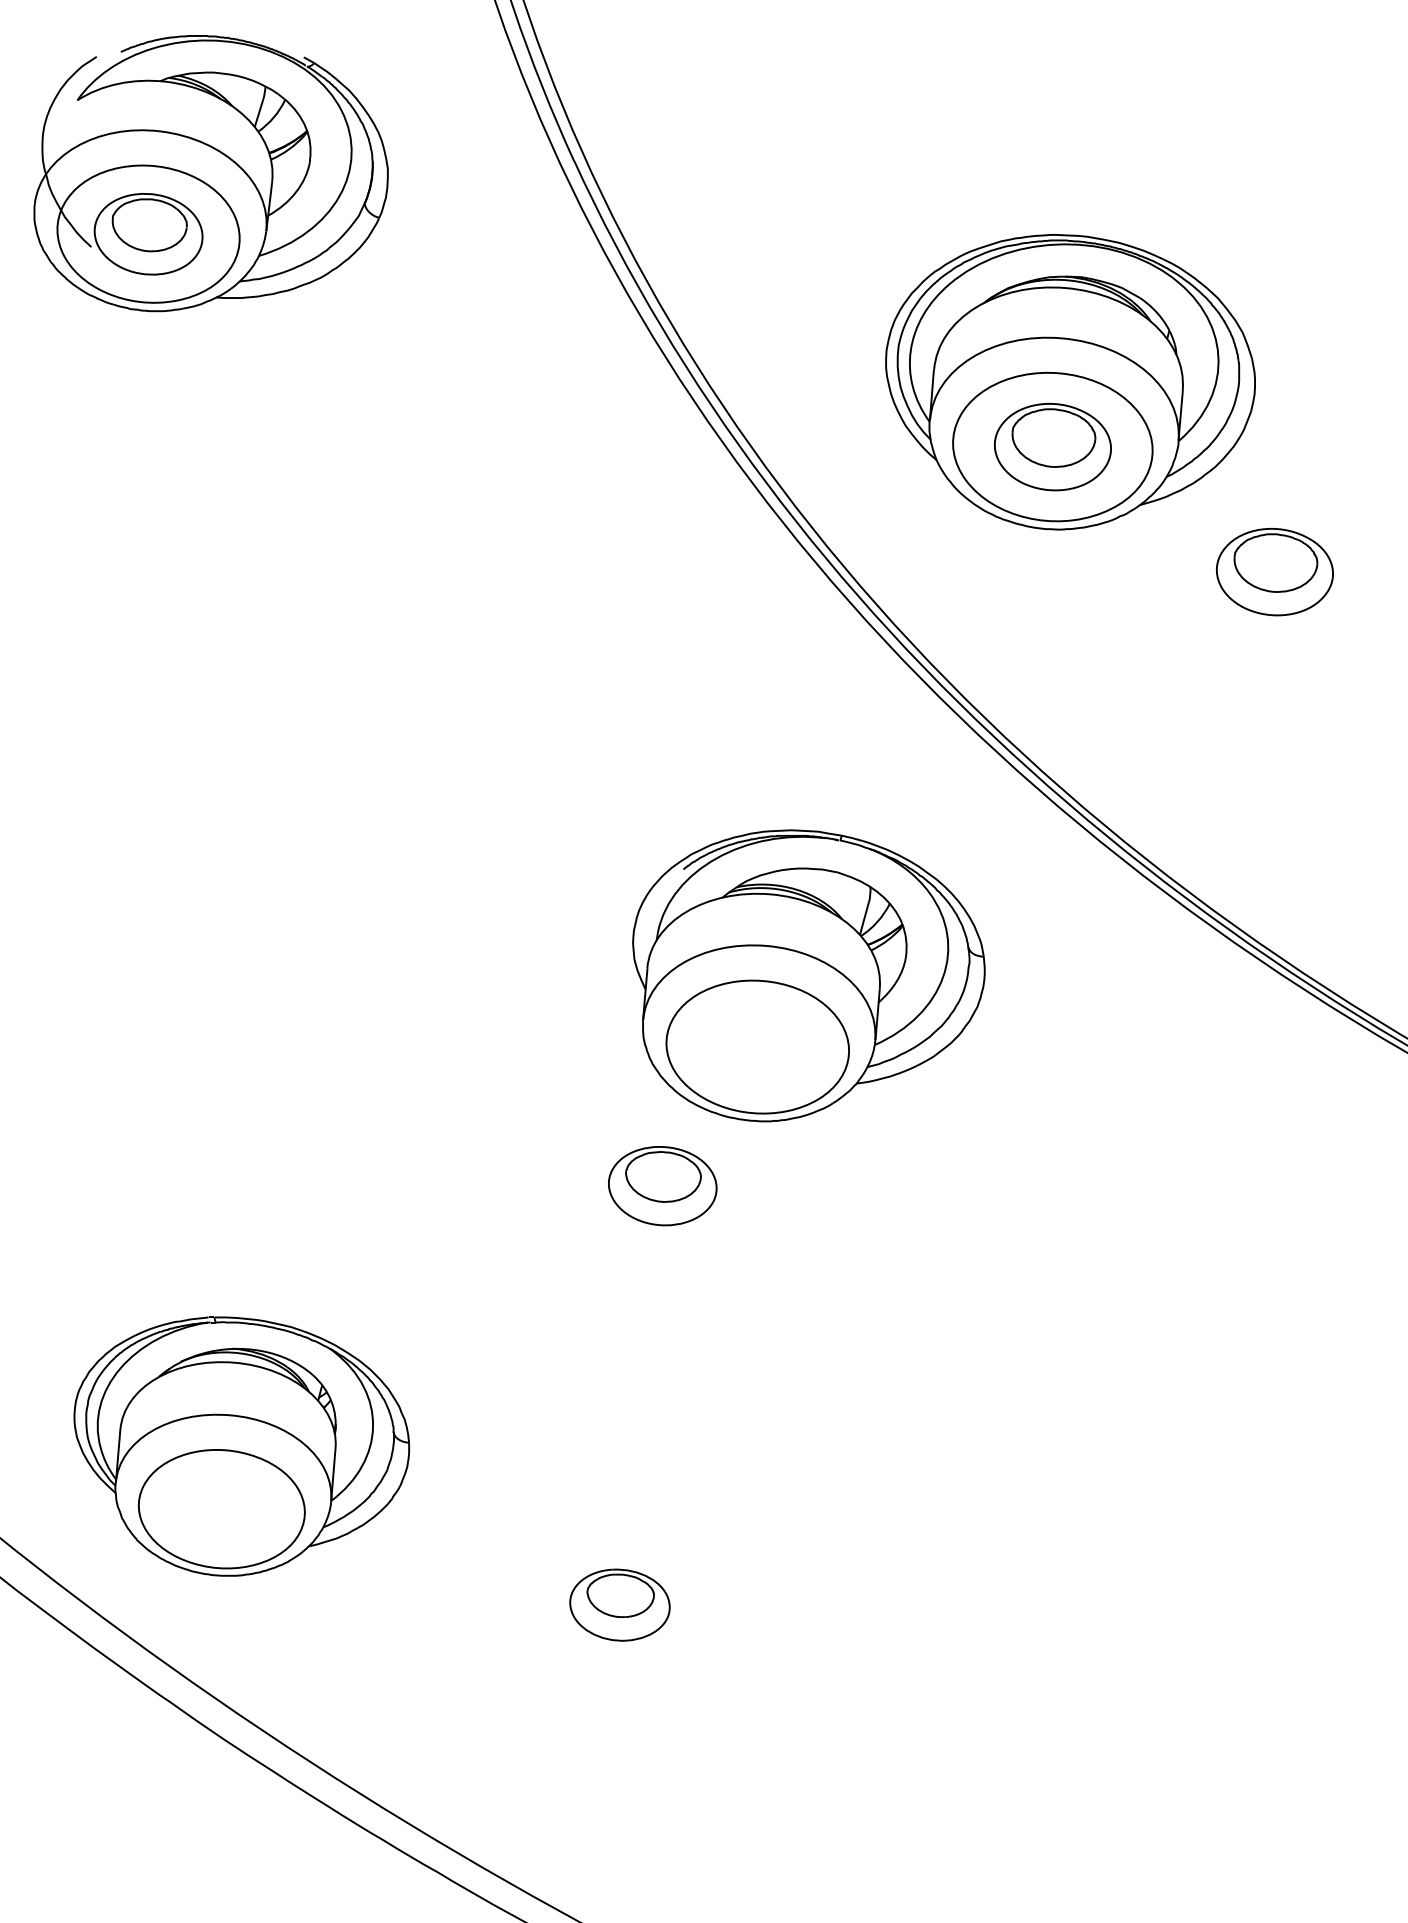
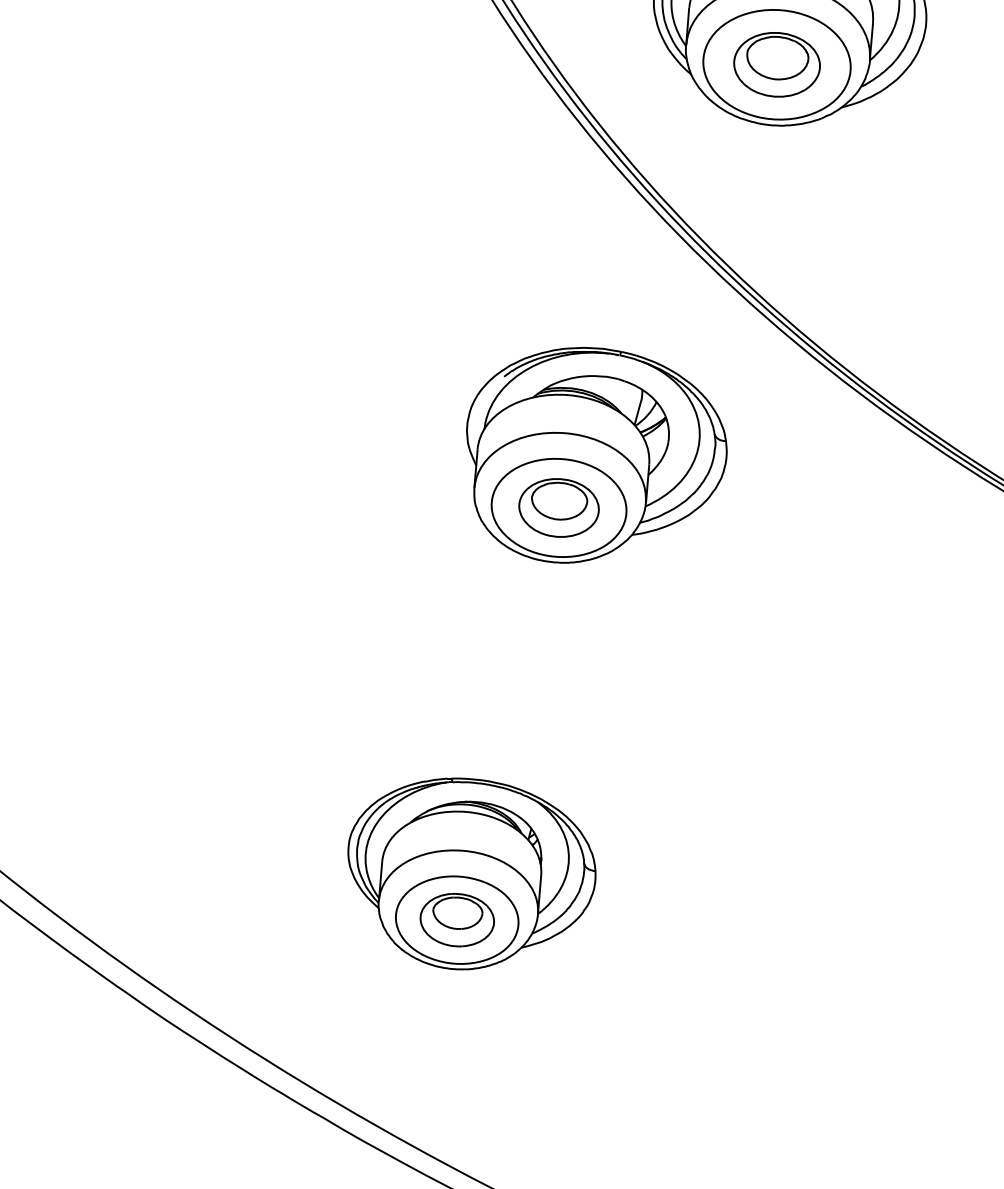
part: (1274, 572) -> (940, 157), removed
part: (662, 1186) -> (558, 508), moved
part: (241, 1446) -> (471, 873), moved

